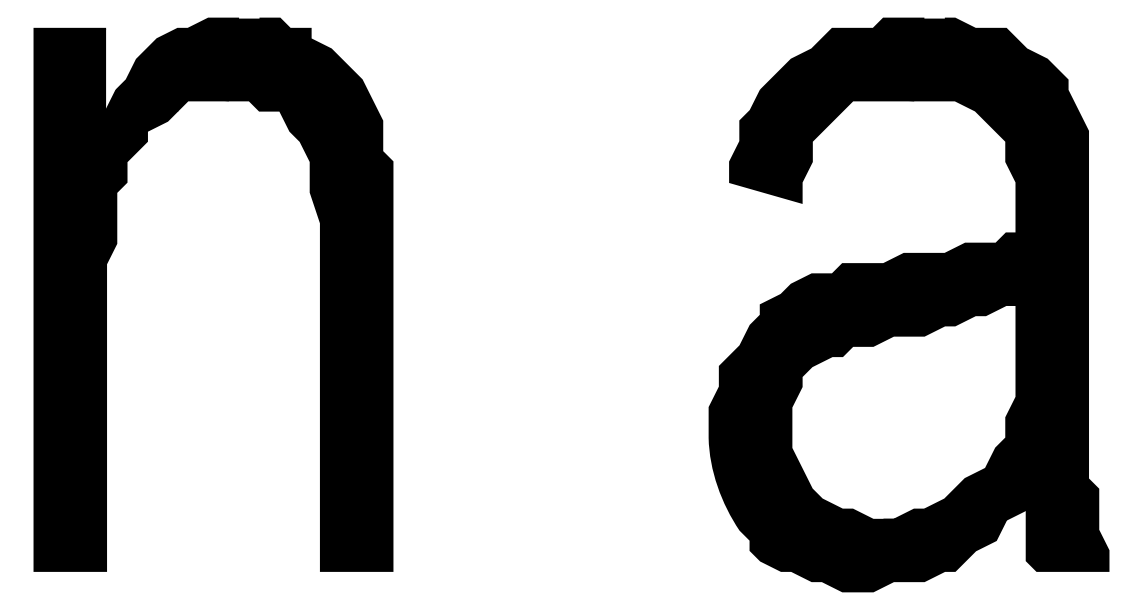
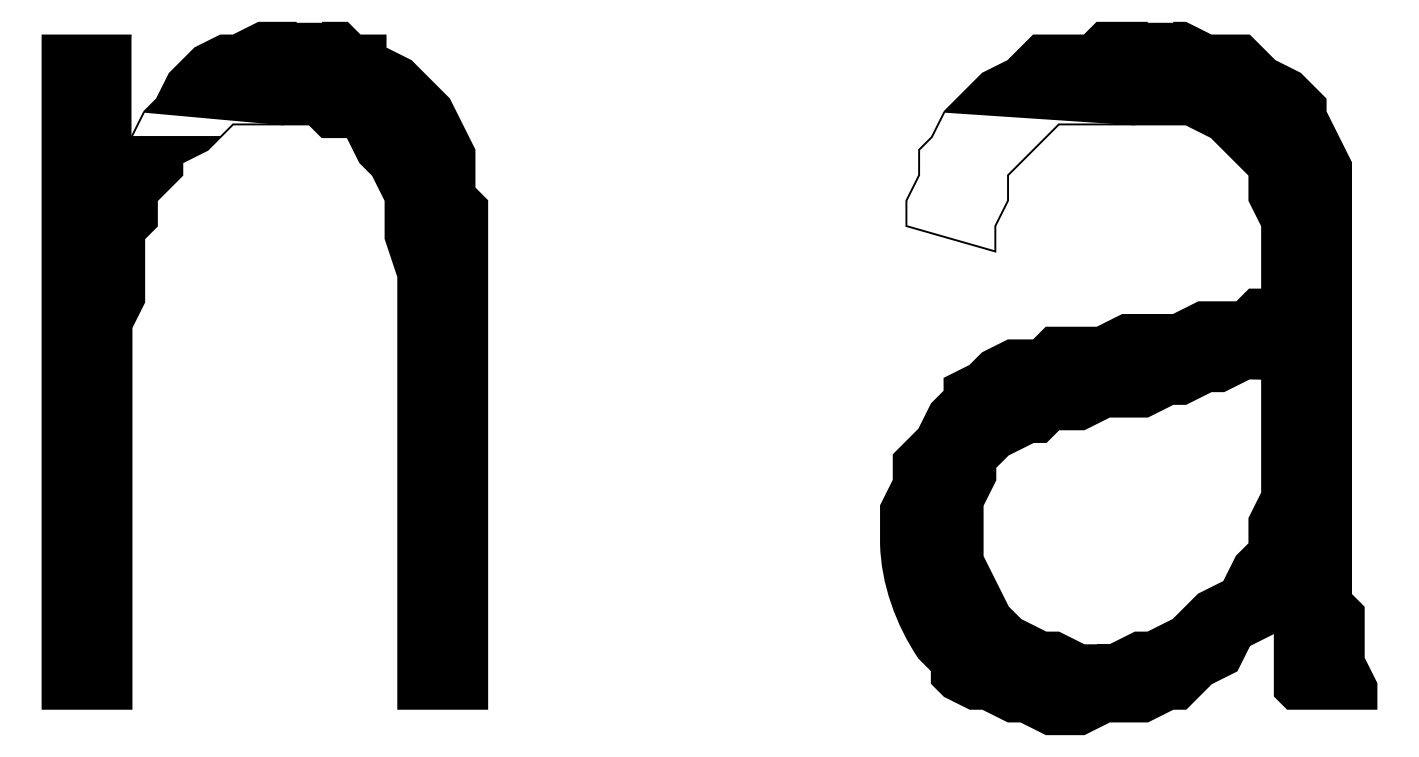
fill: (167, 100) -> (207, 124), removed
fill: (821, 146) -> (1020, 181), removed

